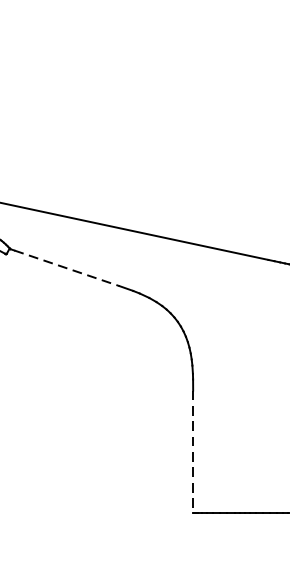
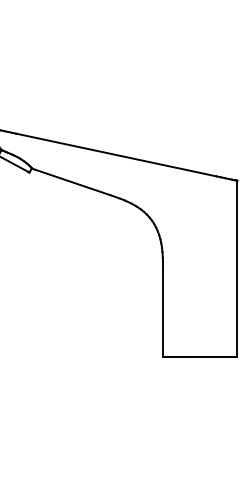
line: (66, 268) -> (72, 182), dashed -> solid
line: (193, 451) -> (163, 313), dashed -> solid

